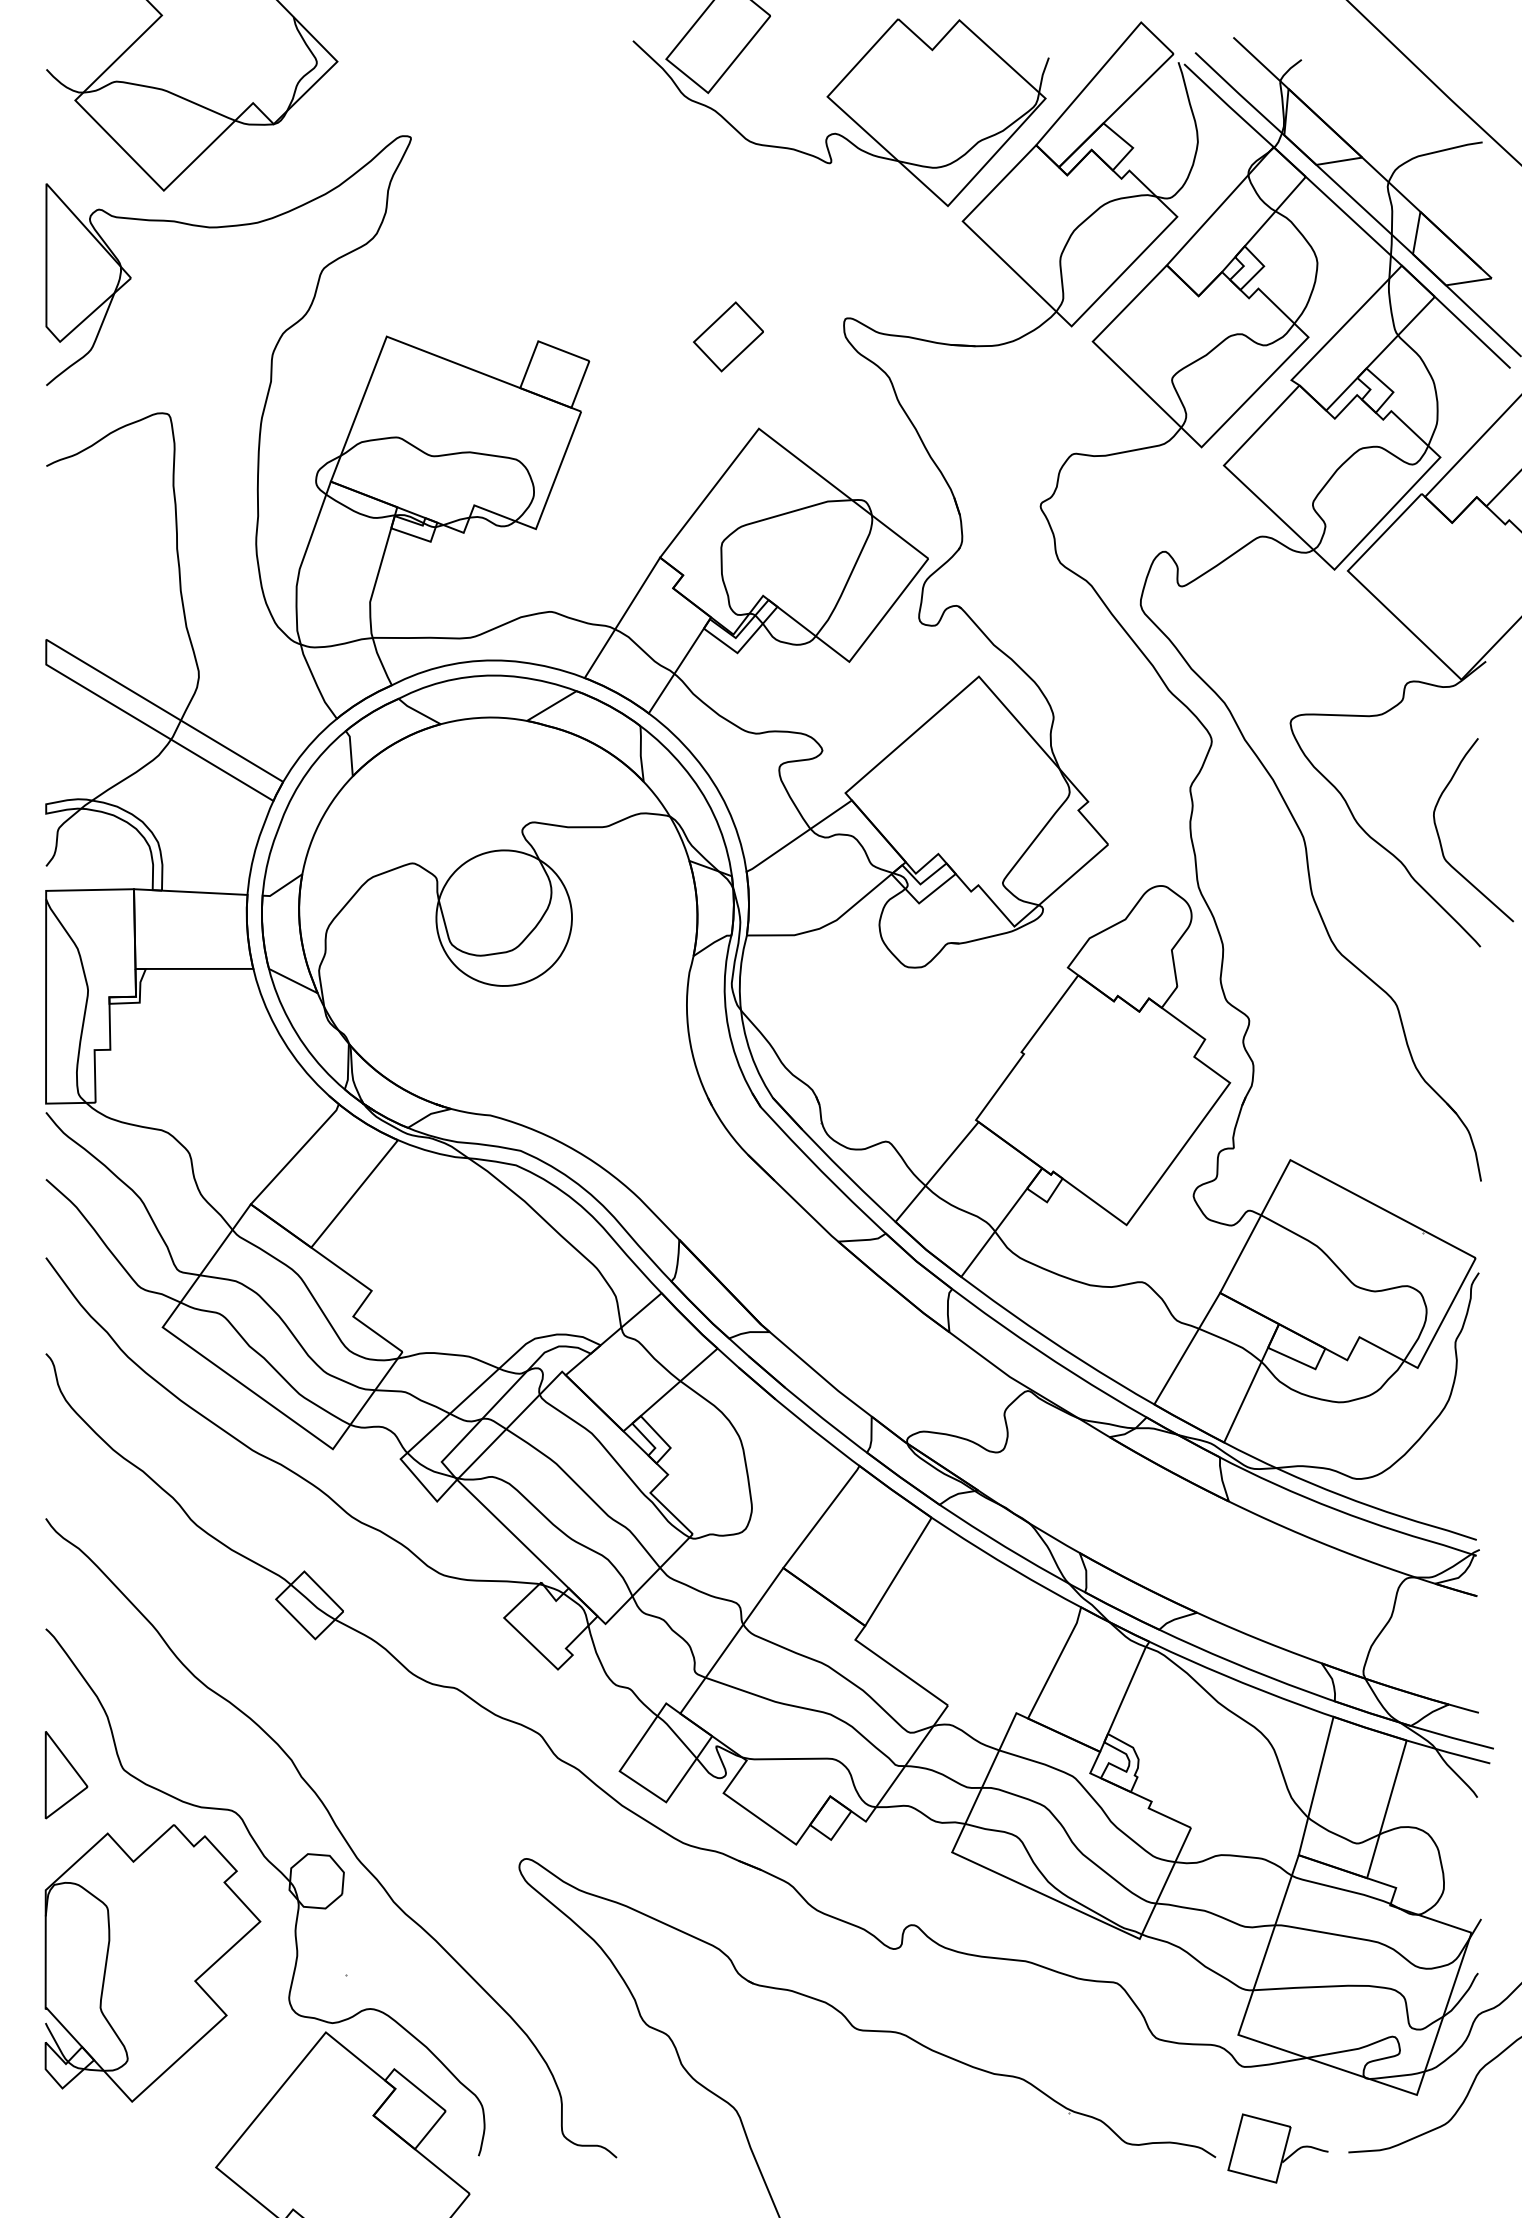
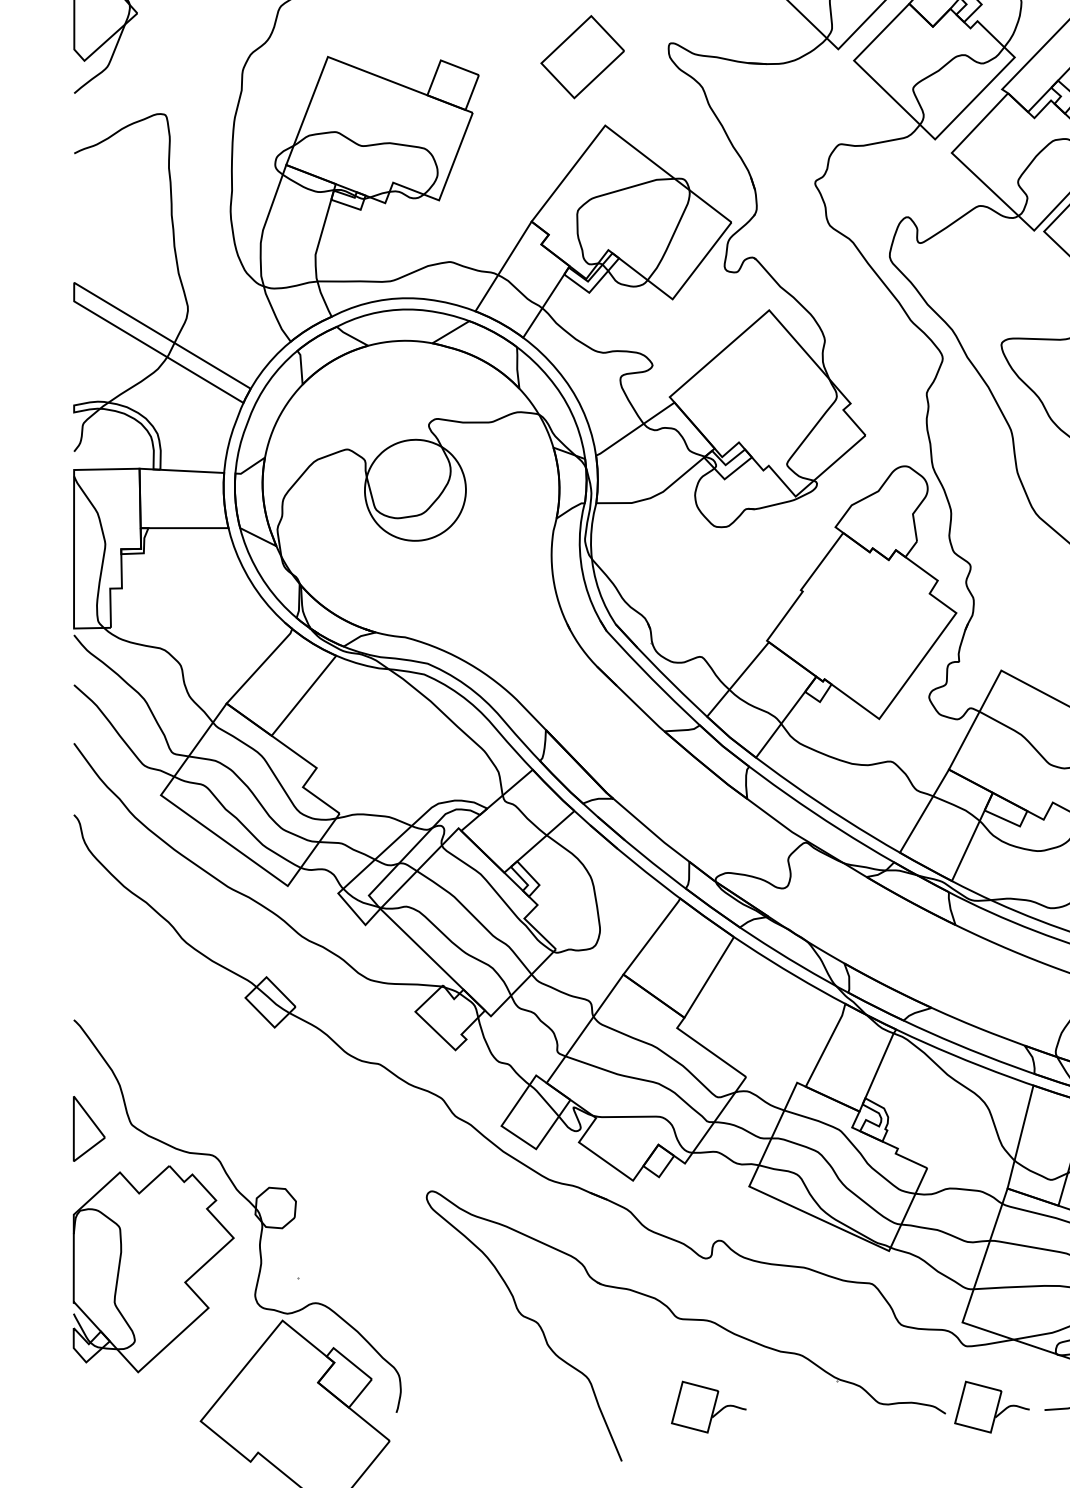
part: (728, 336) -> (582, 56), size x1.6
curve: (340, 1834) -> (293, 1173), removed
part: (897, 2148) -> (708, 1407), added

